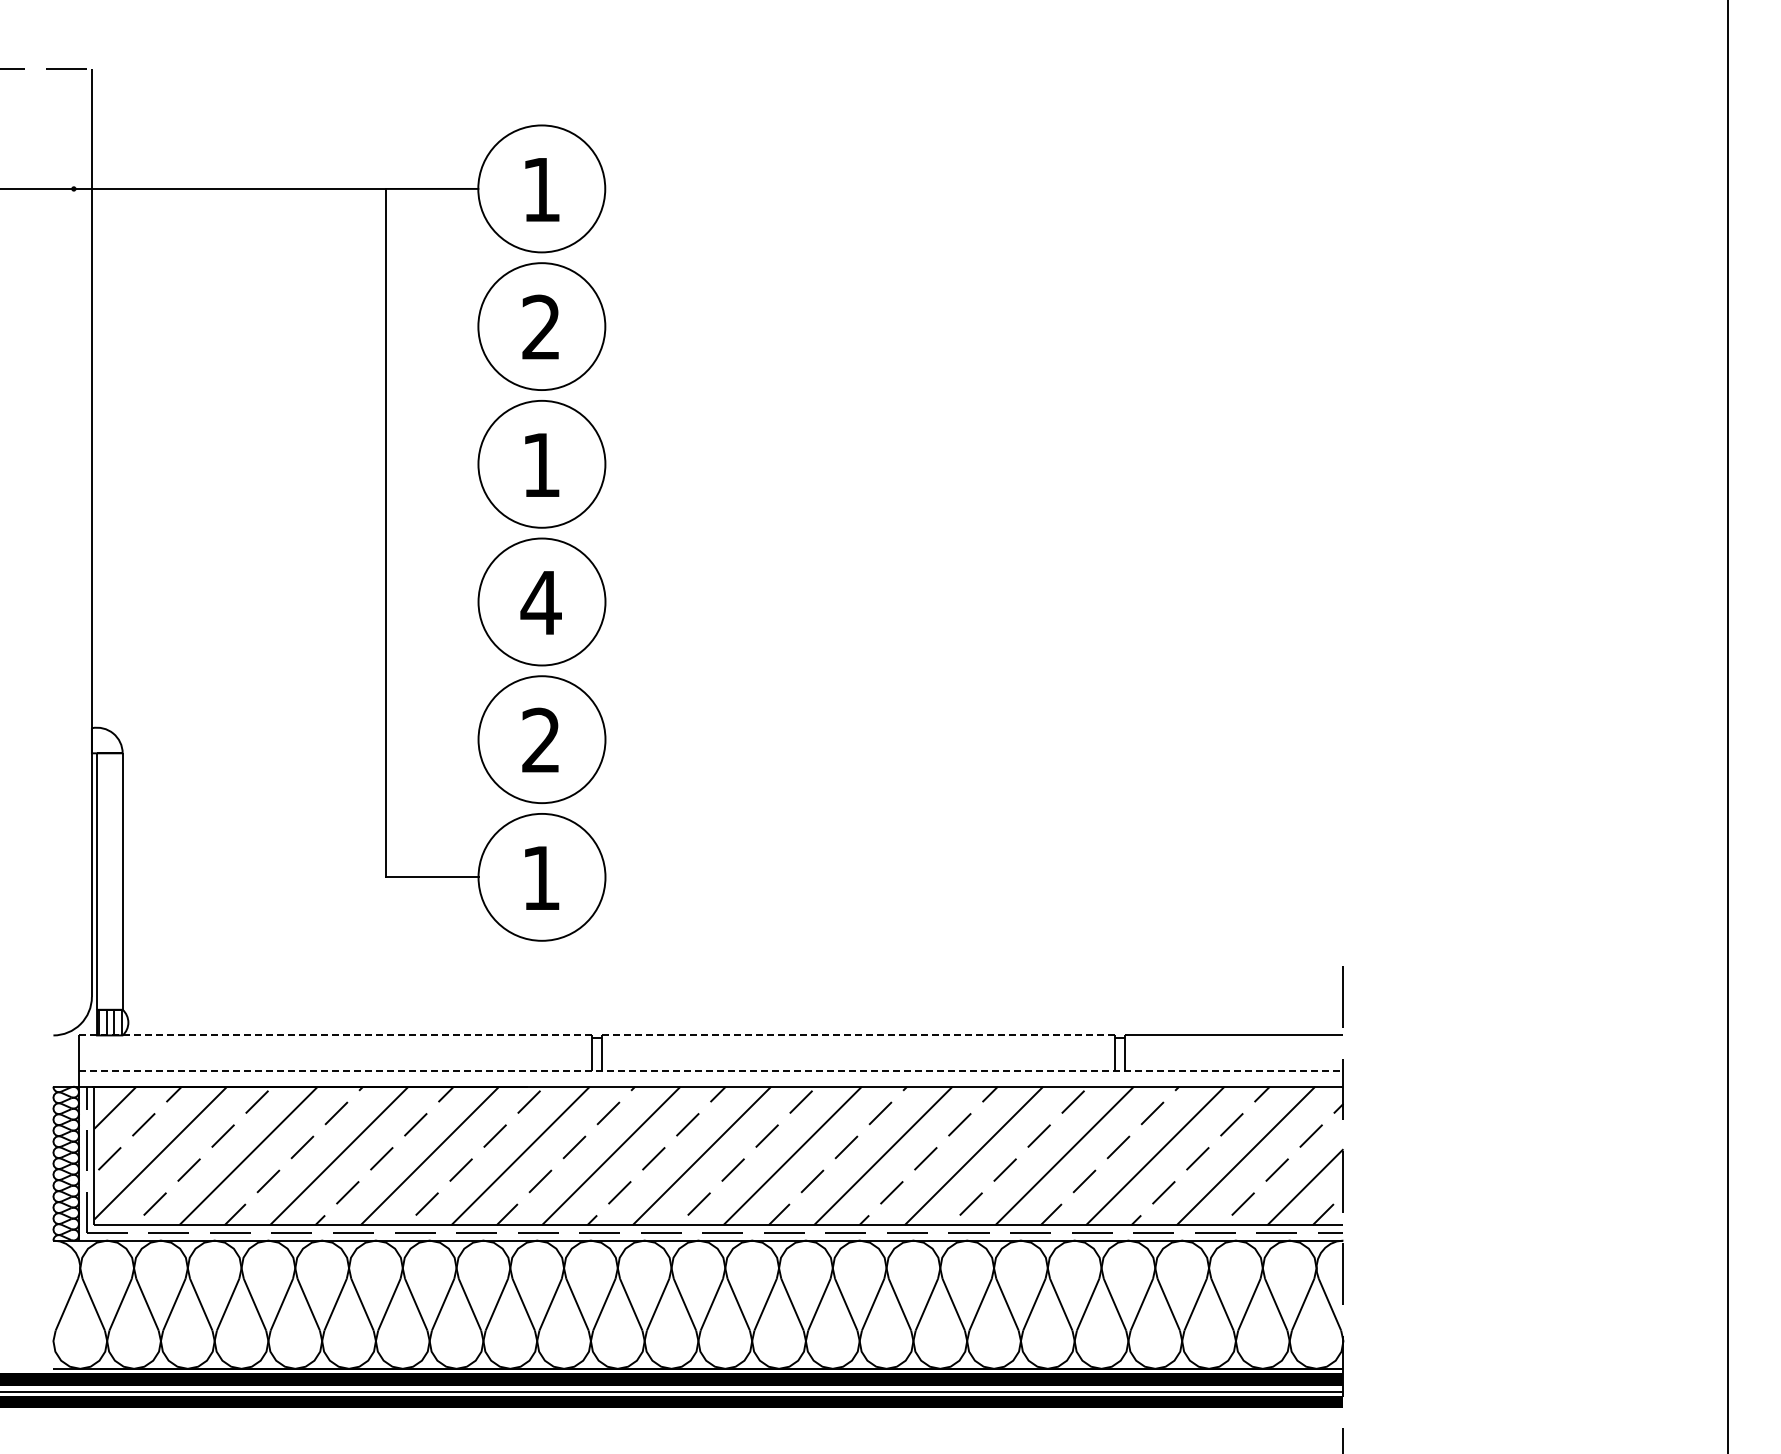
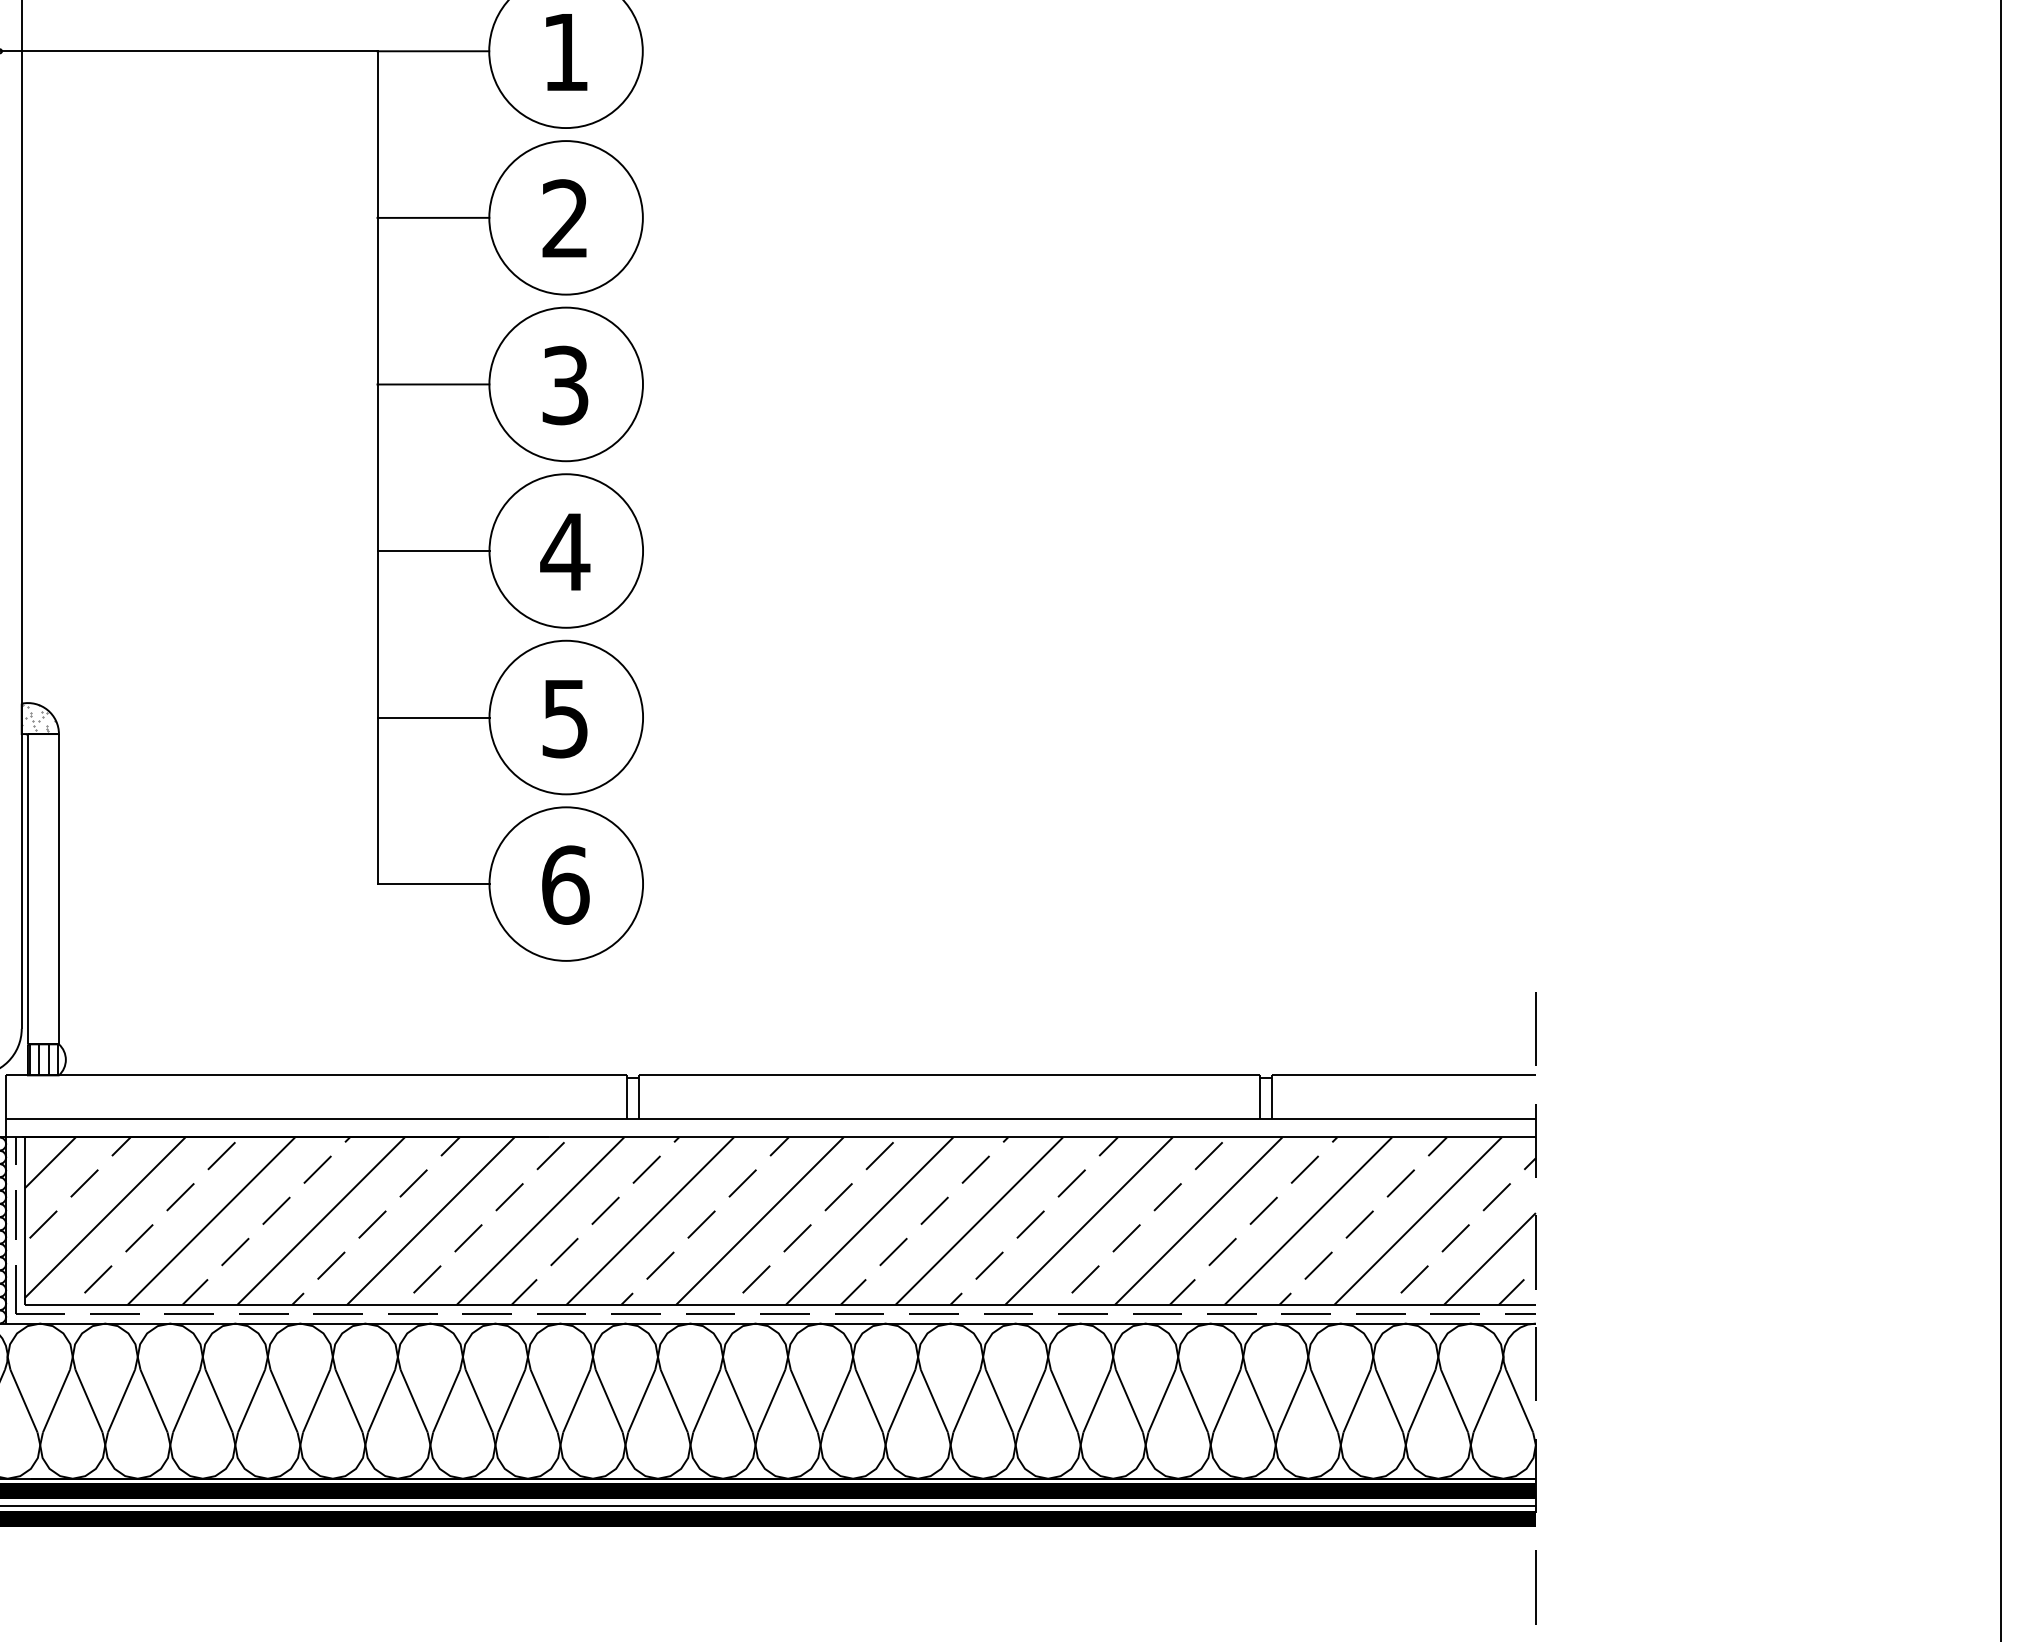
line: (431, 326) -> (432, 217), added
line: (431, 464) -> (432, 384), added
text: (541, 465) -> (565, 385), 1 -> 3
line: (431, 602) -> (432, 551), added
line: (431, 739) -> (432, 717), added
text: (540, 740) -> (564, 718), 2 -> 5
hatch: (105, 741) -> (38, 719), added
text: (541, 878) -> (565, 885), 1 -> 6
line: (336, 1035) -> (317, 1075), dashed -> solid
line: (859, 1035) -> (950, 1075), dashed -> solid
line: (711, 1071) -> (771, 1118), dashed -> solid

